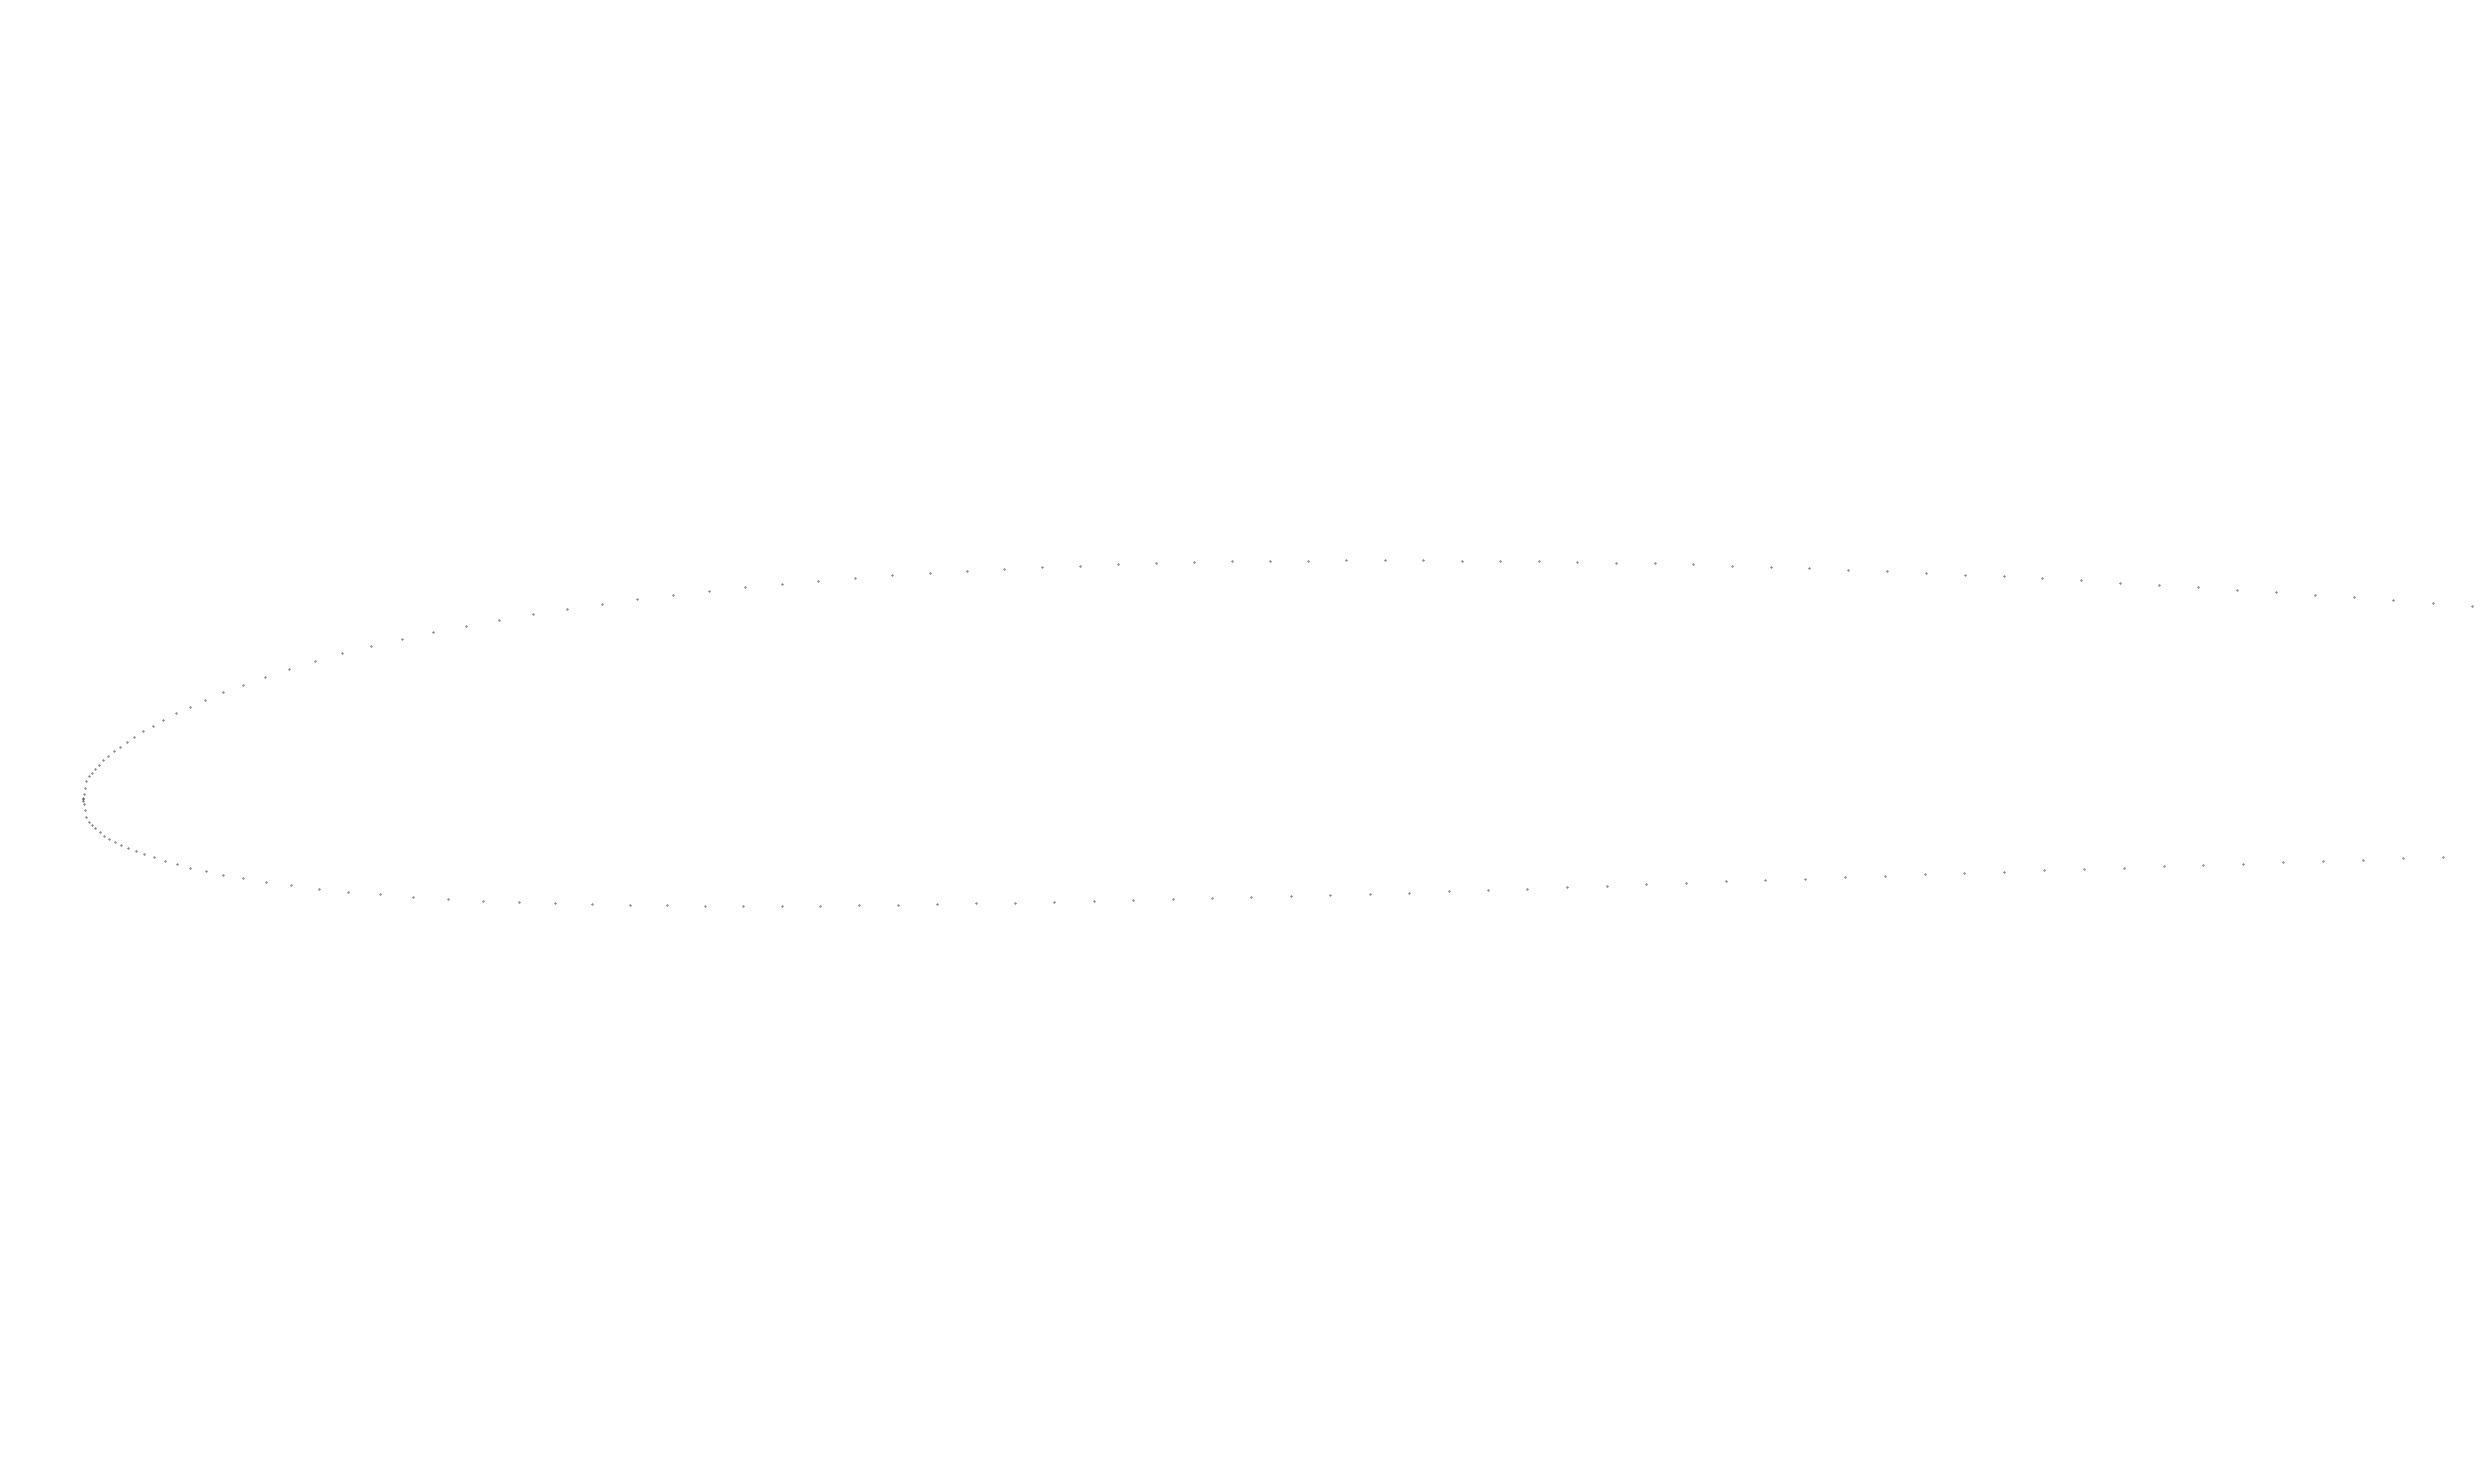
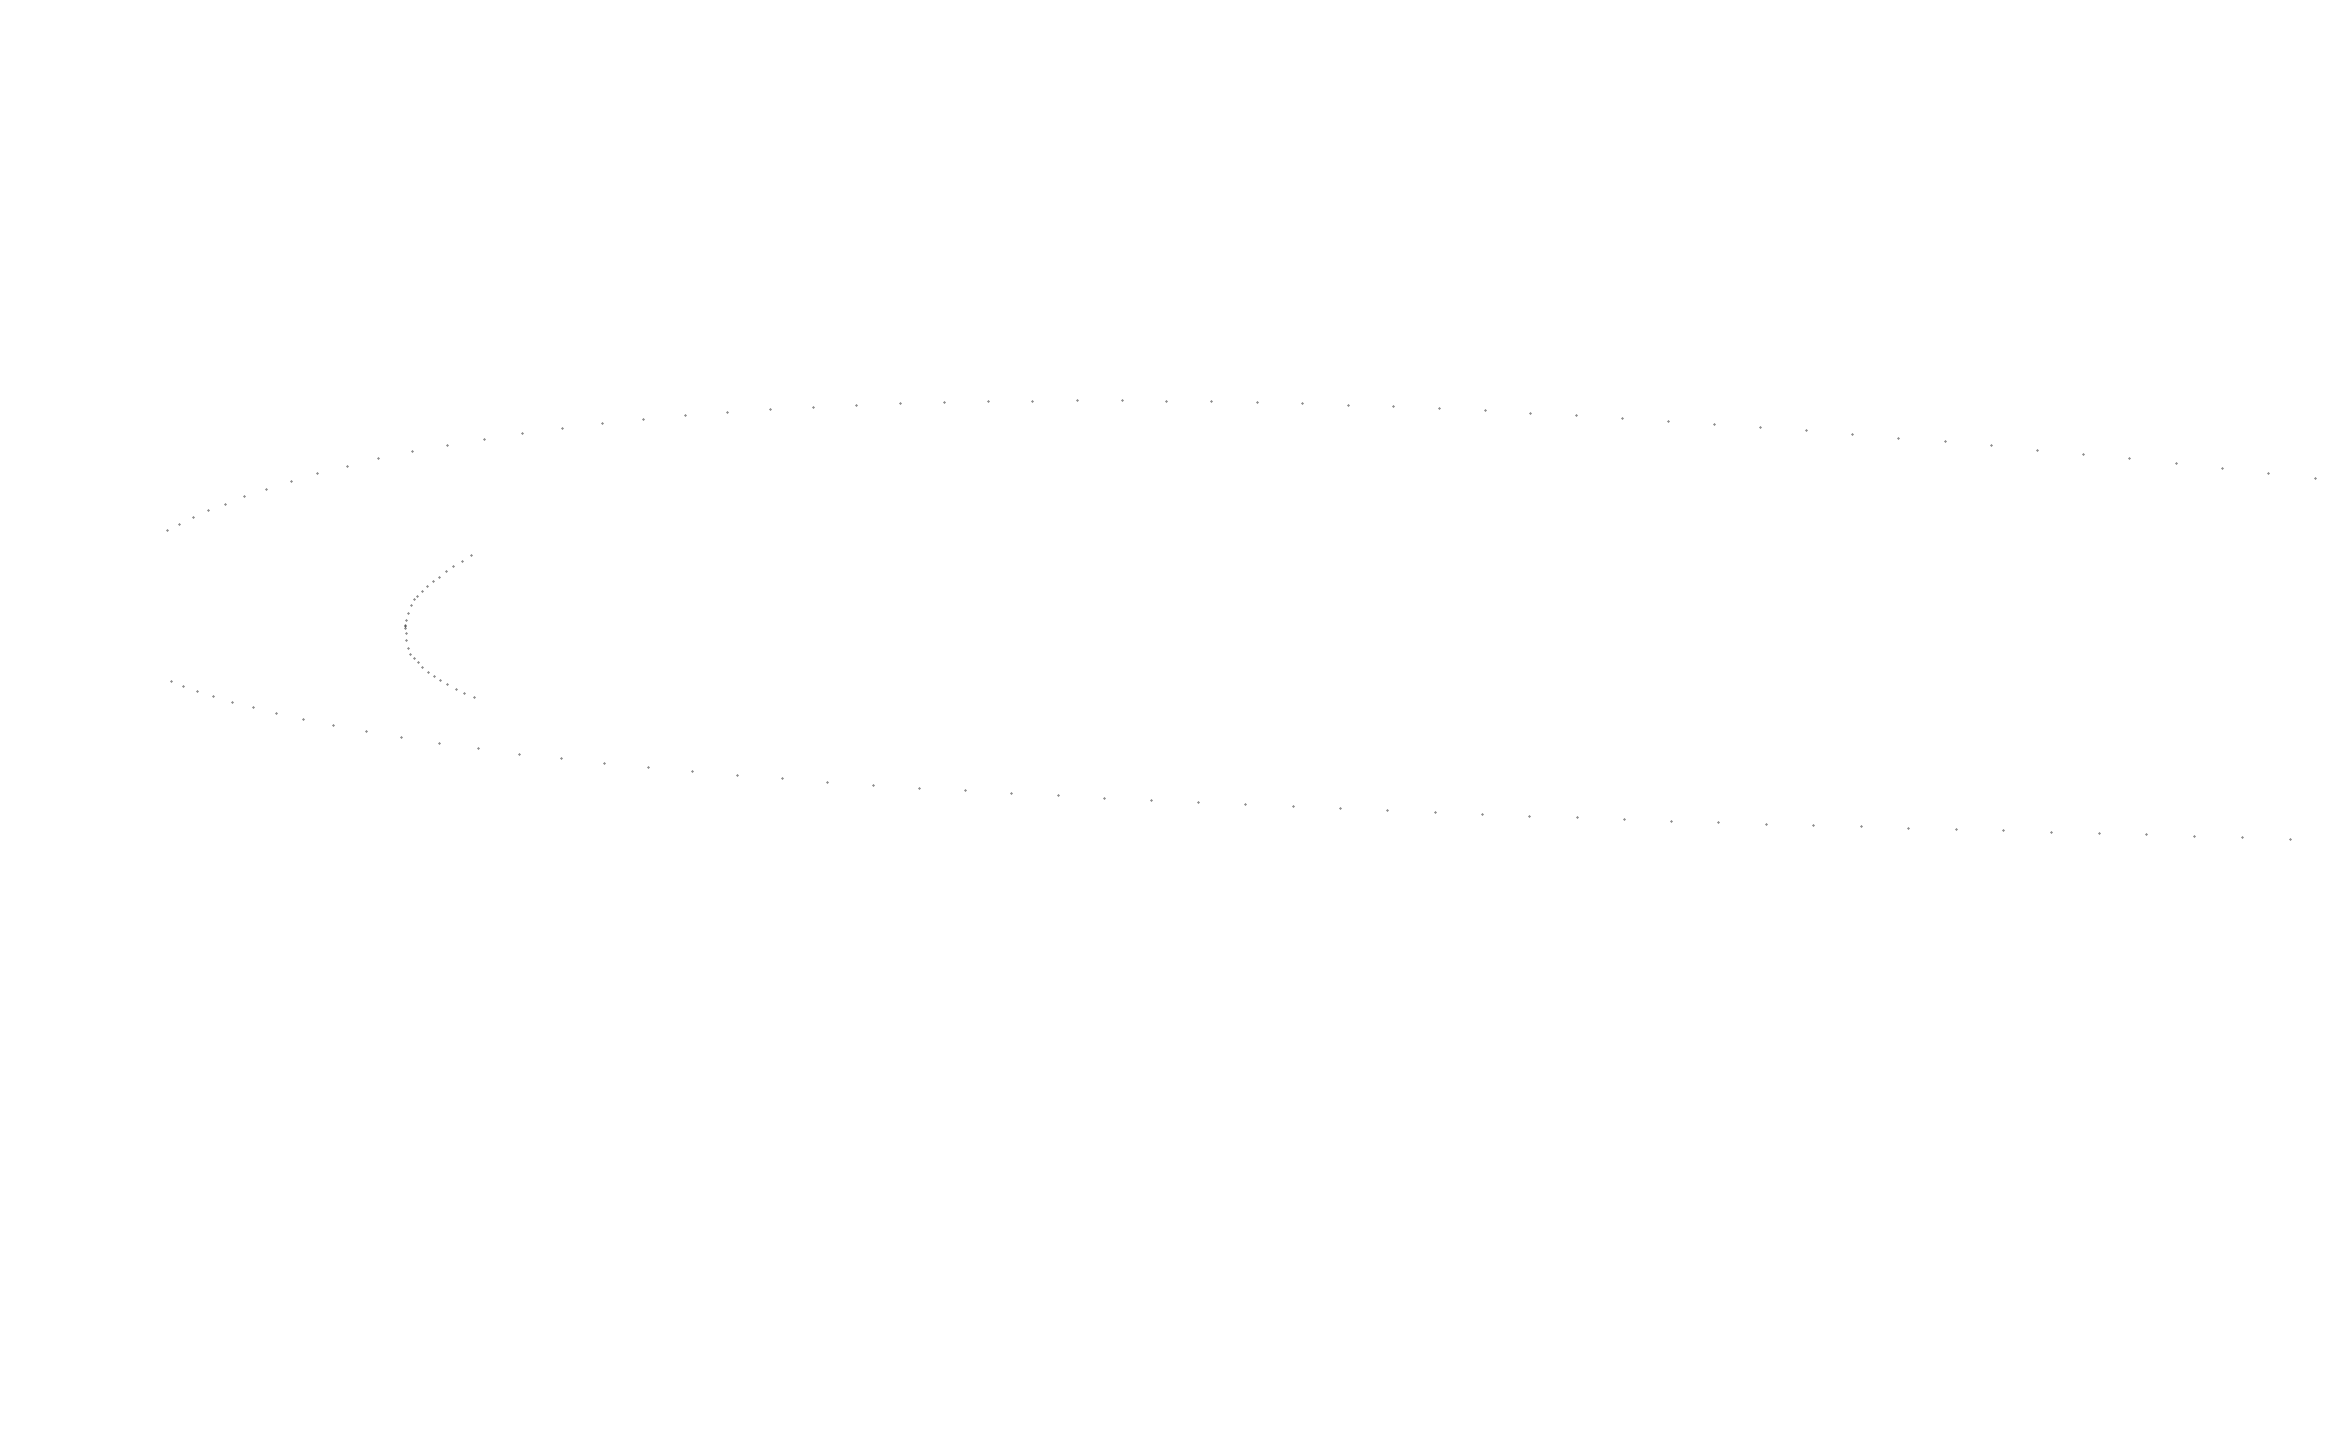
part: (86, 788) -> (410, 613), moved

